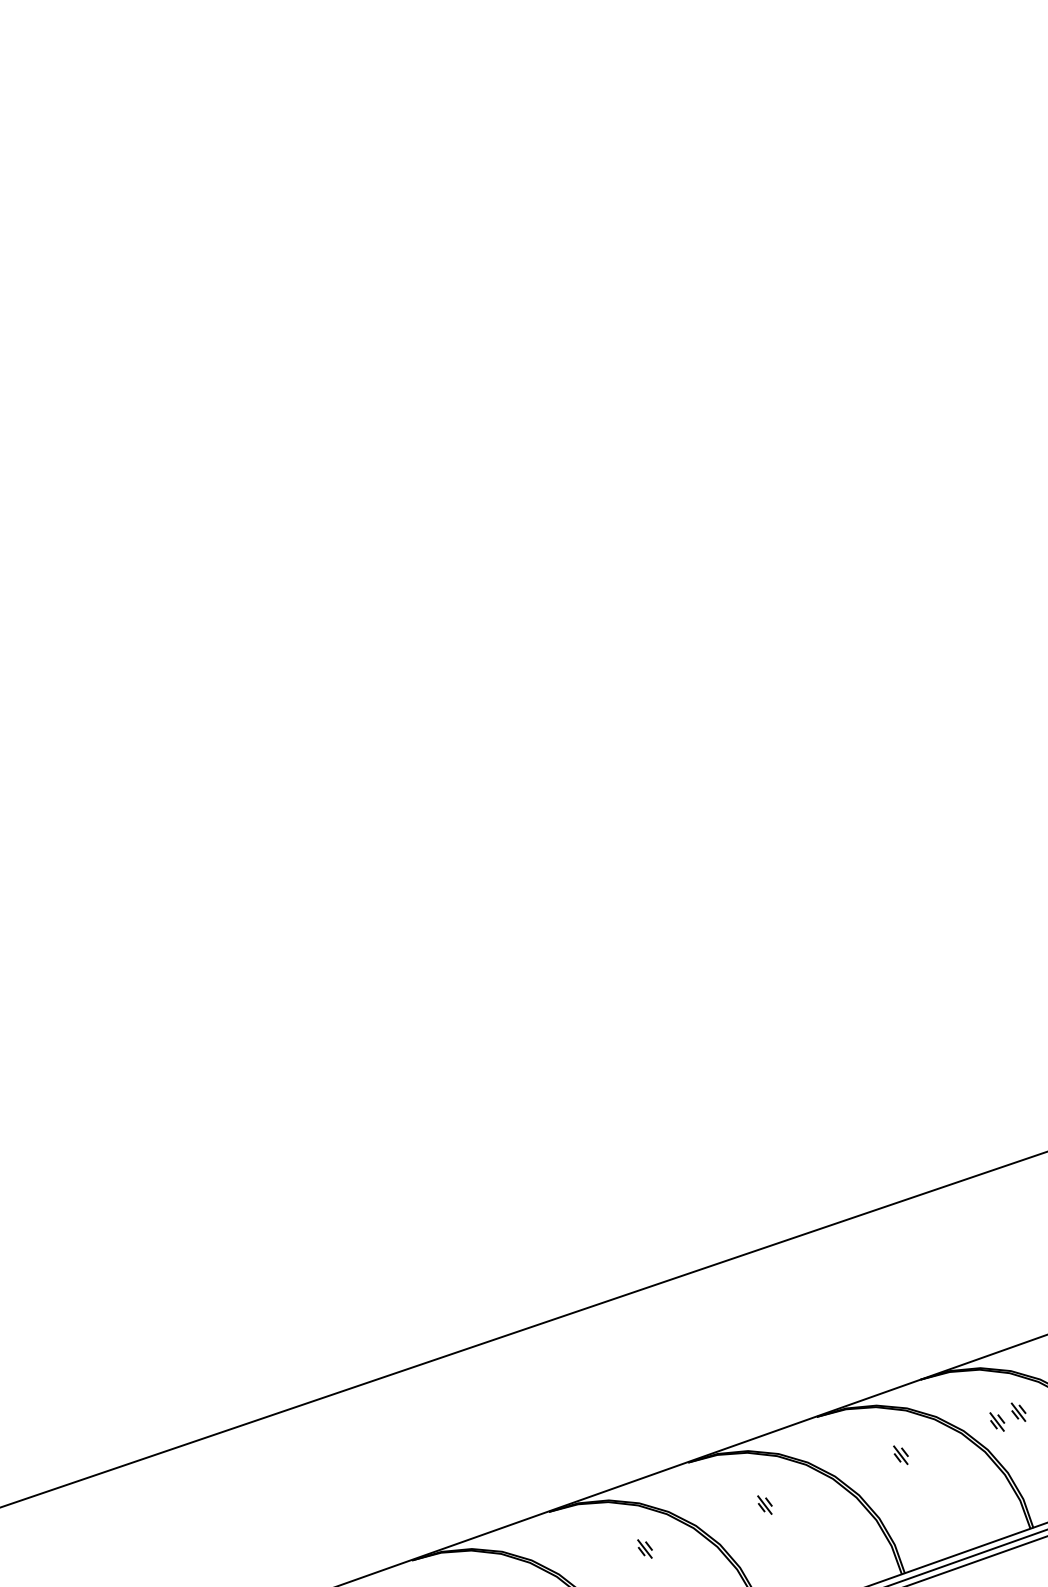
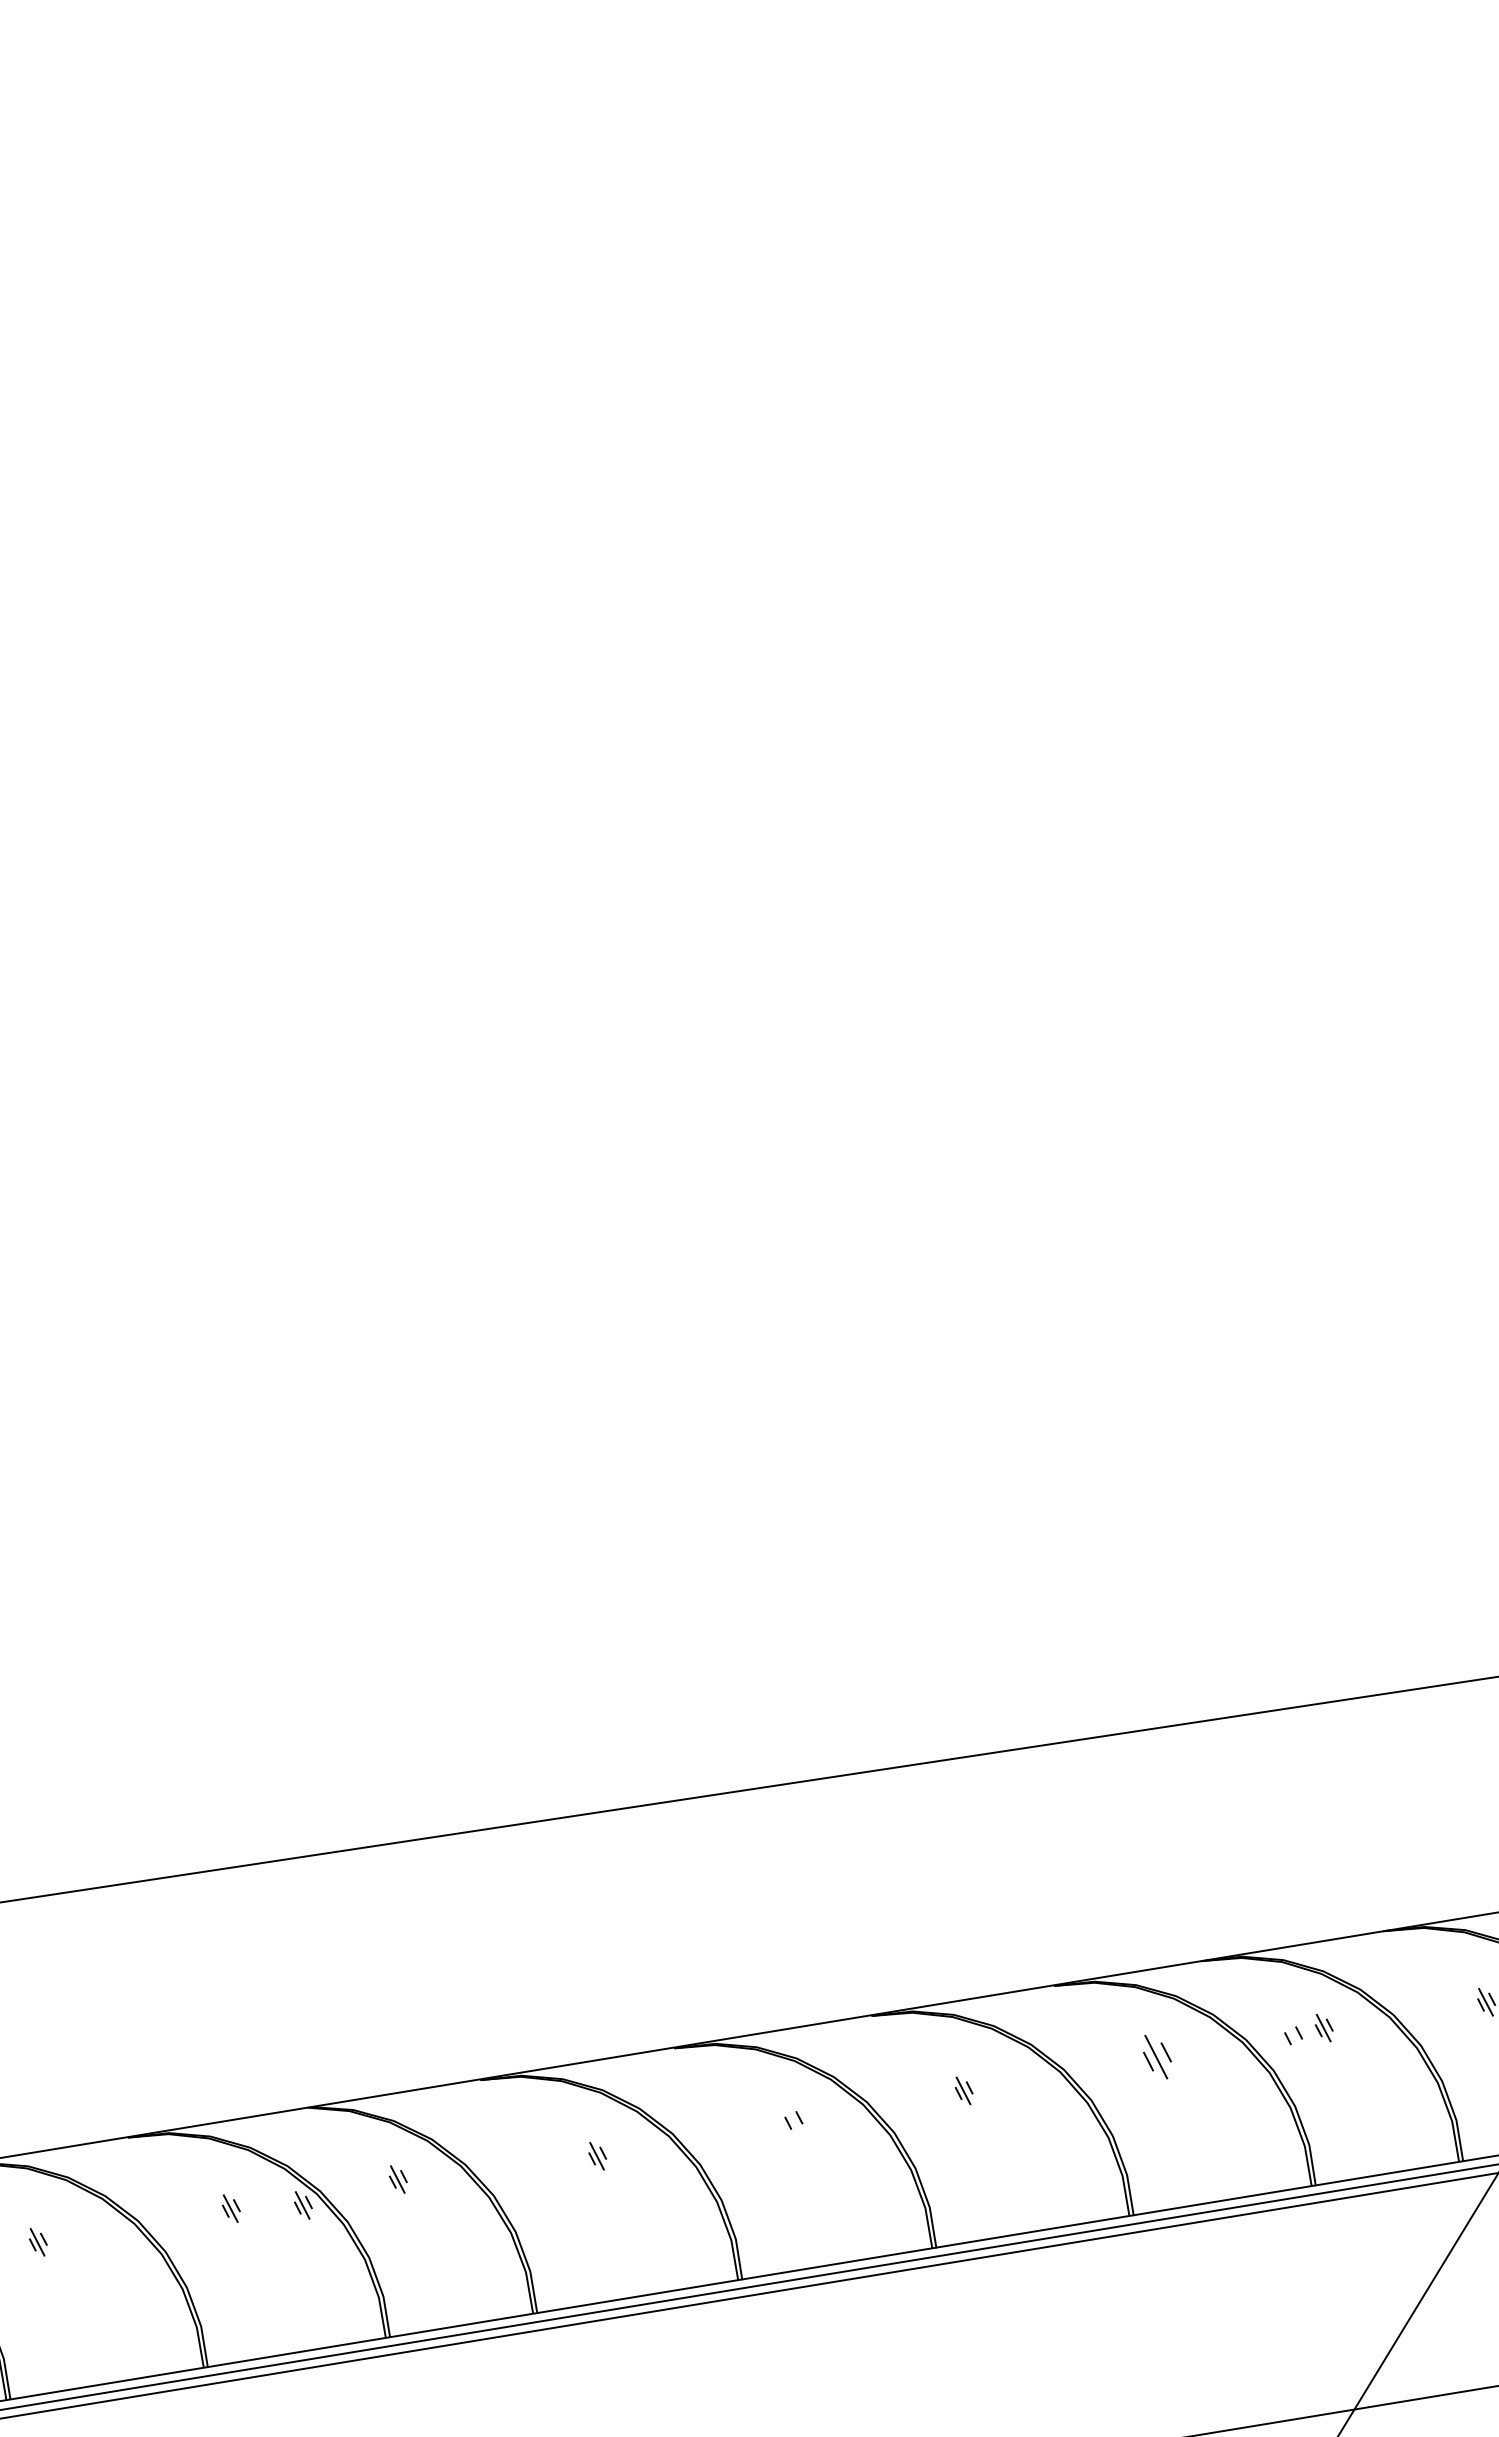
line: (996, 1421) -> (1292, 2035), removed
part: (900, 1454) -> (1156, 2056), size x1.6
line: (645, 1548) -> (793, 2120), removed

